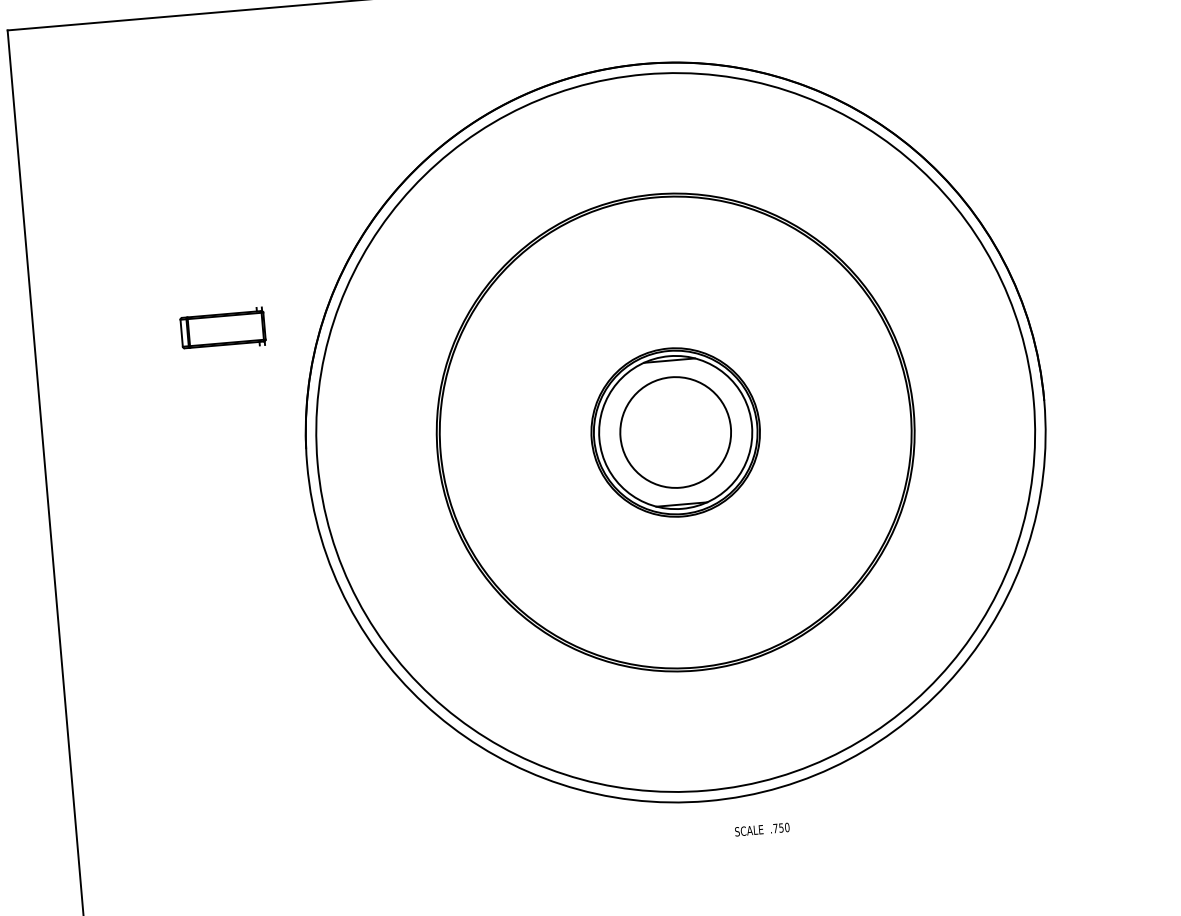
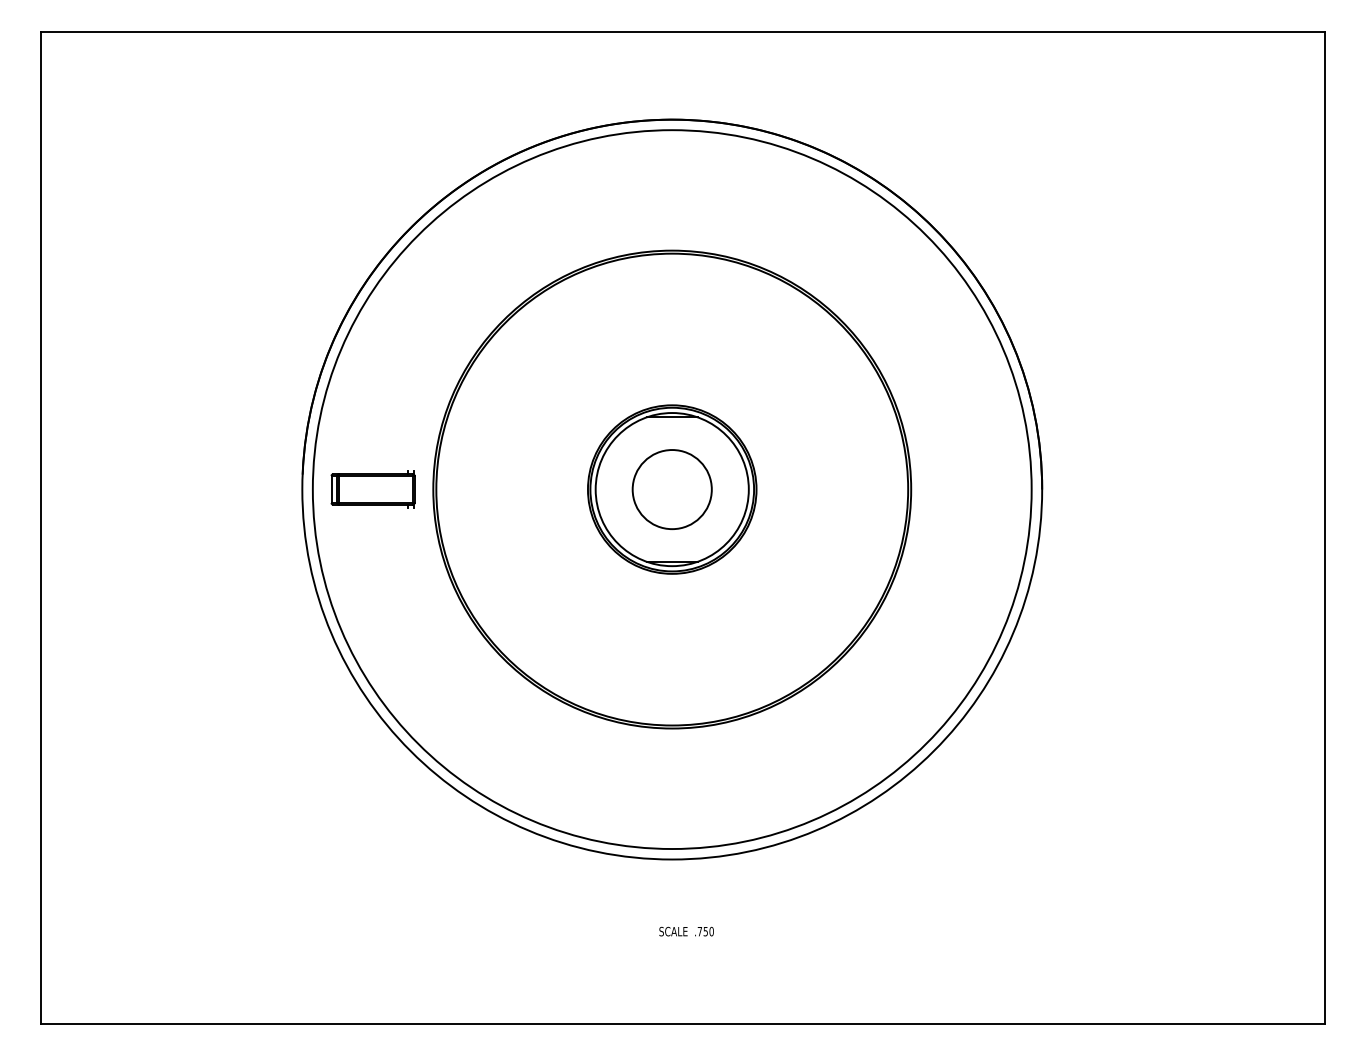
part: (222, 329) -> (372, 489), moved
circle: (674, 432) -> (671, 489), size x0.71
text: (762, 829) -> (686, 931), moved

